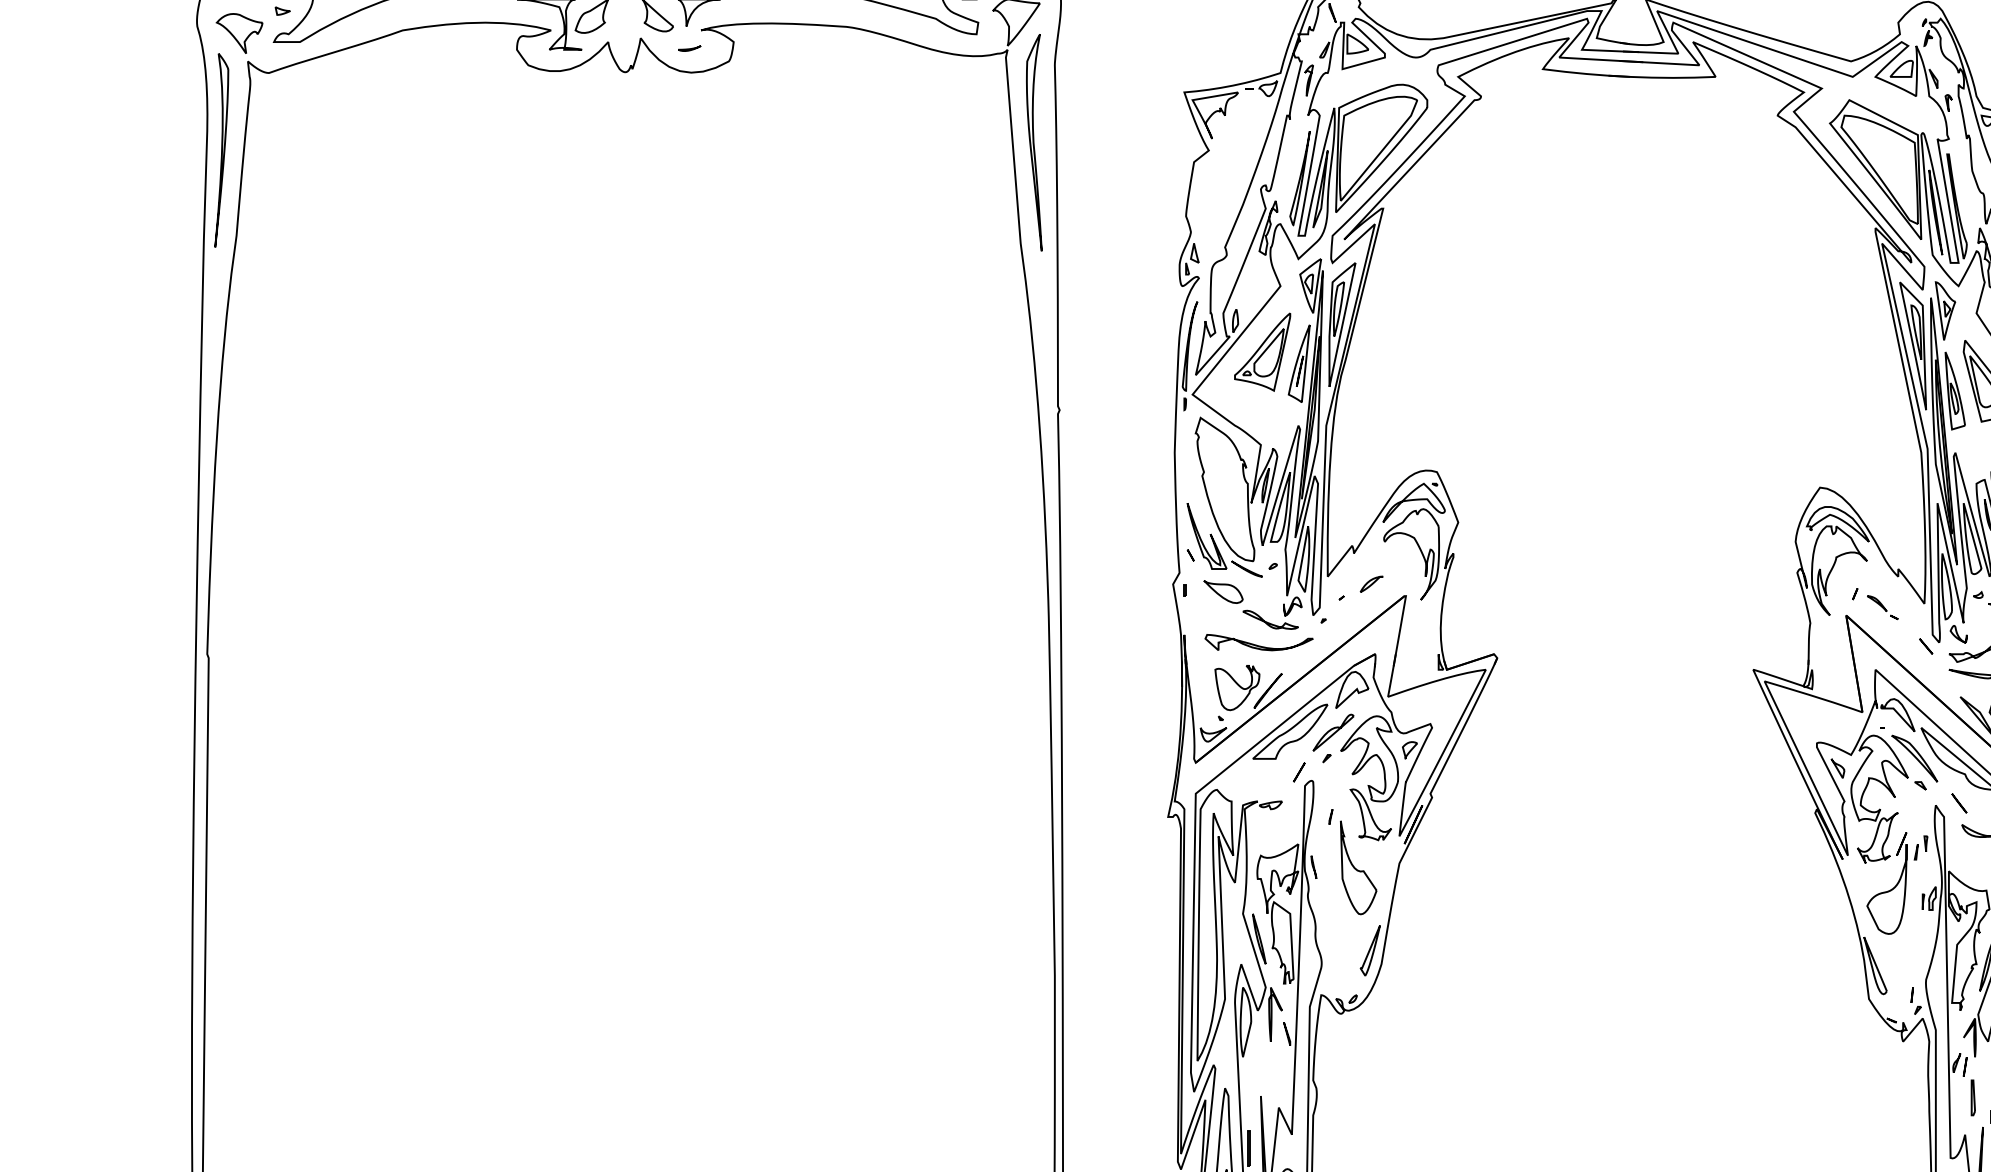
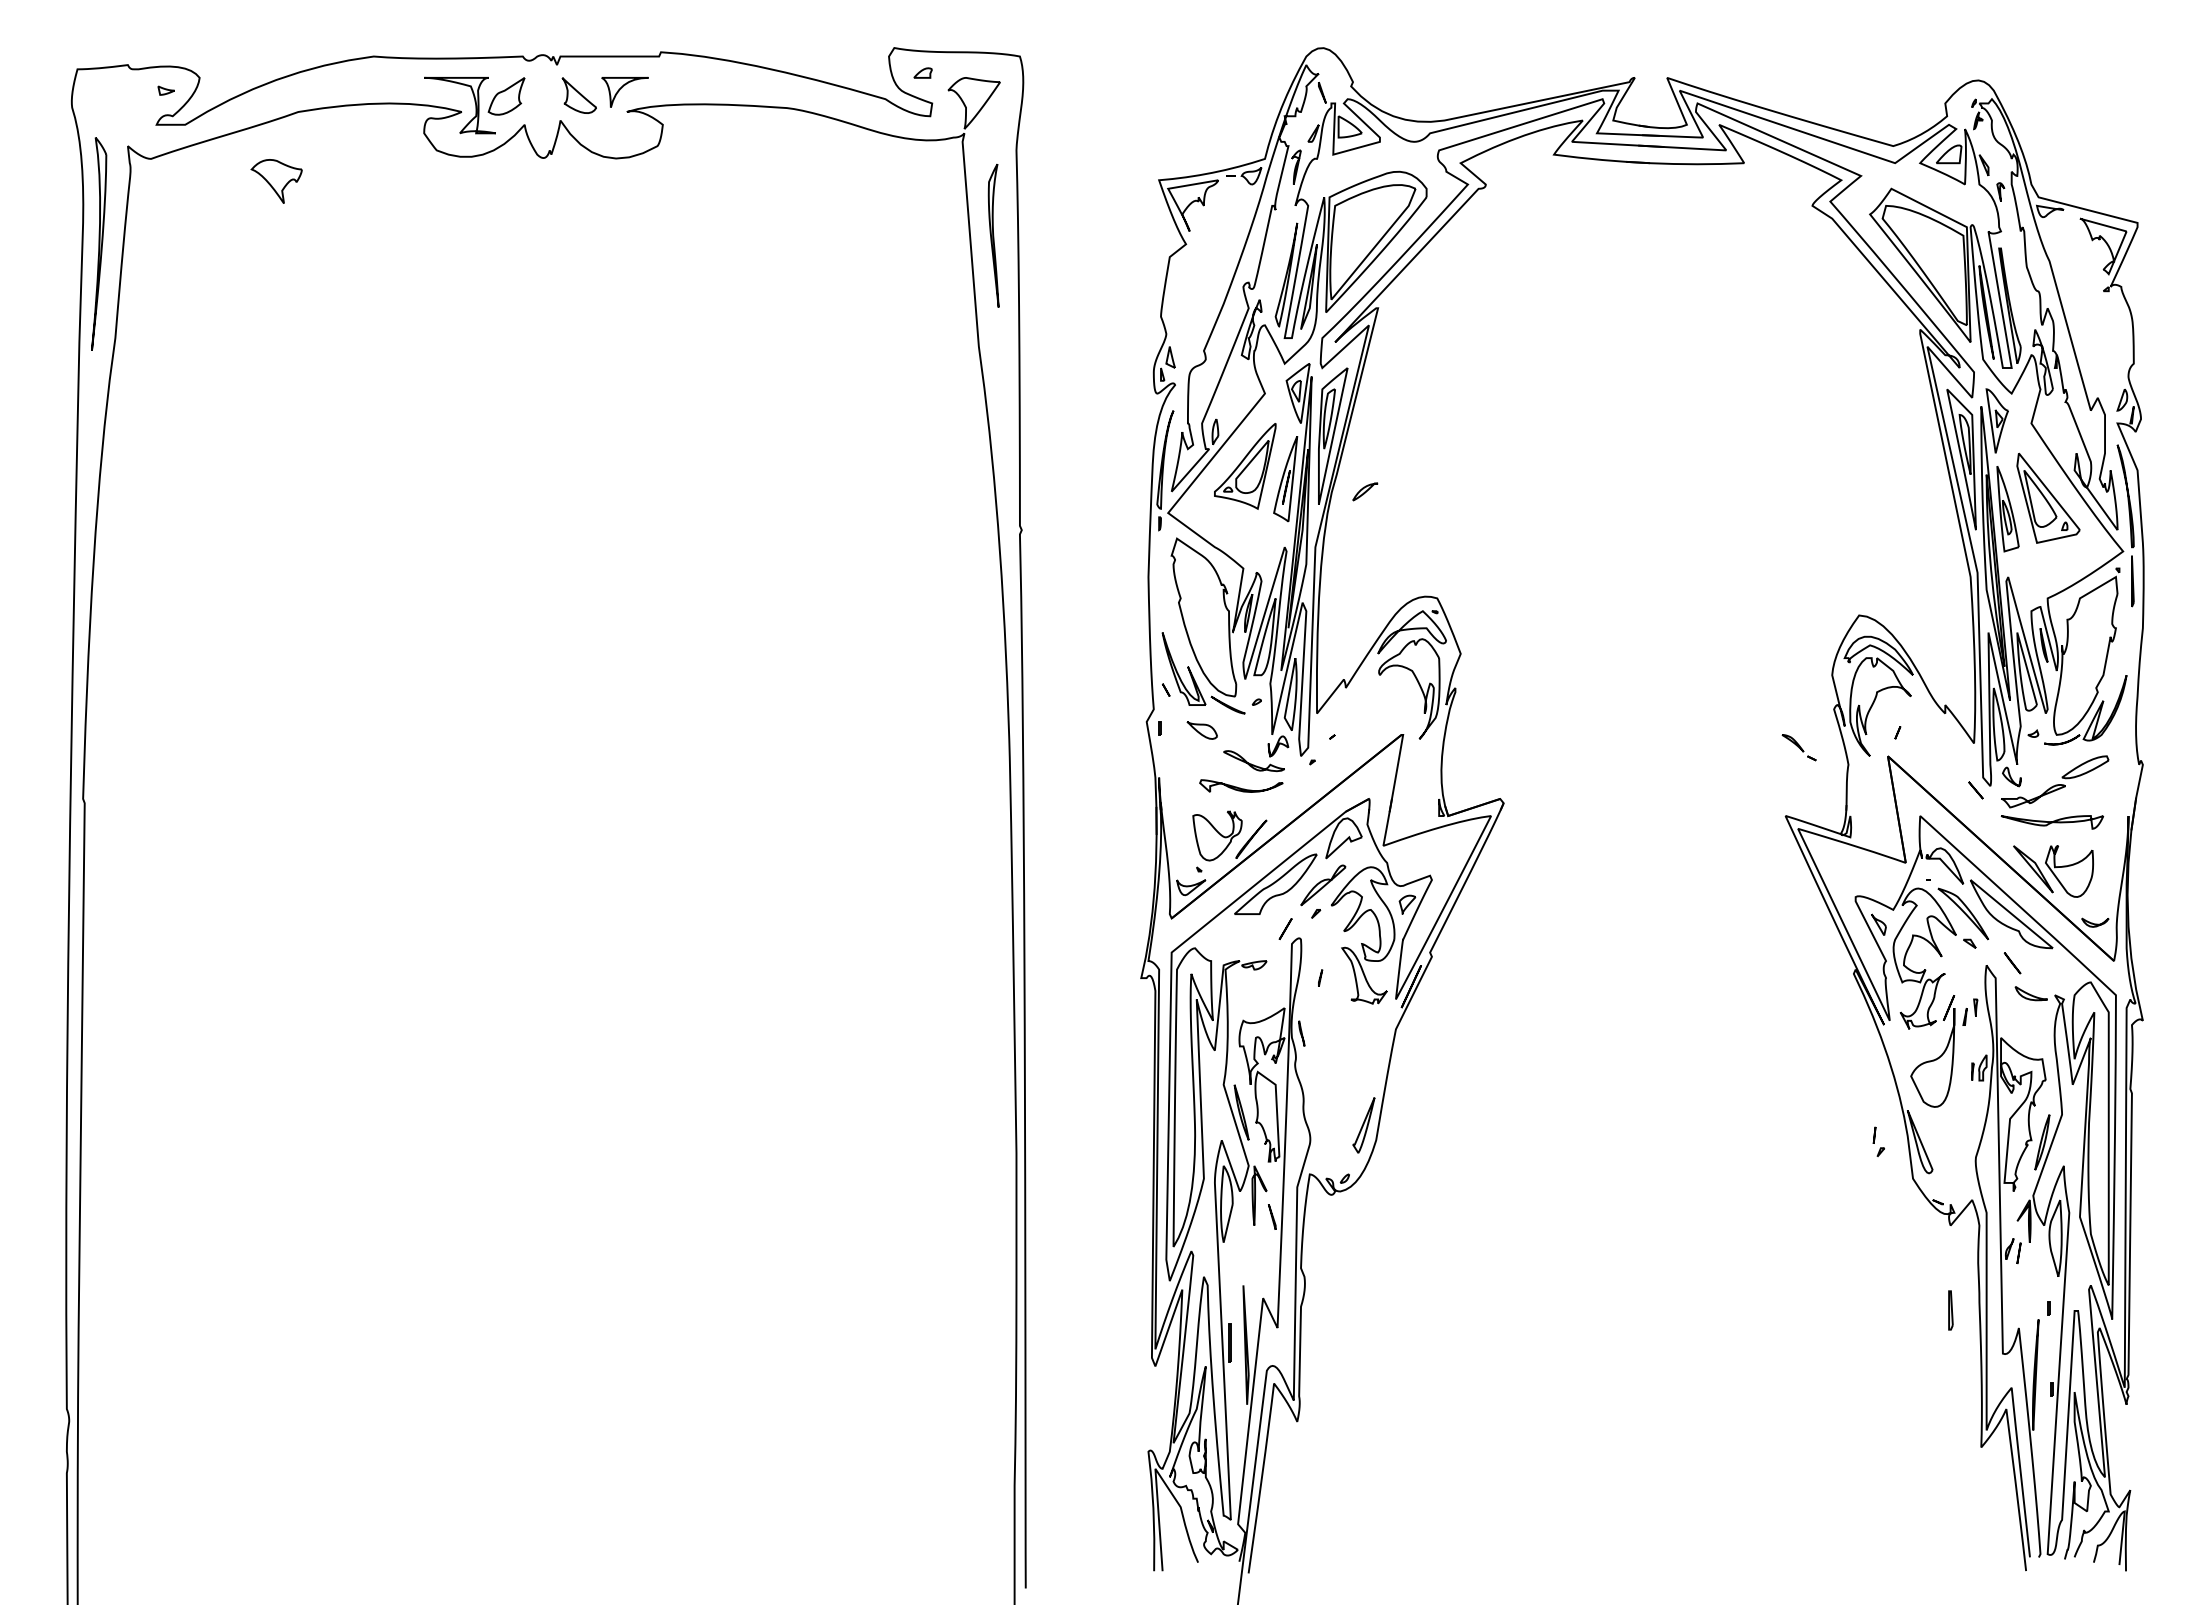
part: (239, 33) -> (276, 181), moved
part: (689, 48) -> (614, 131), removed
part: (1033, 142) -> (993, 235), size x0.6
part: (1371, 583) -> (1365, 491), moved
part: (1223, 592) -> (1202, 730), size x0.7
part: (1882, 607) -> (1798, 747), moved
part: (1259, 642) -> (1241, 785), size x0.7
part: (1358, 868) -> (1350, 1034), removed
part: (1915, 1000) -> (1878, 1141), moved
part: (1972, 1097) -> (1950, 1310), moved

